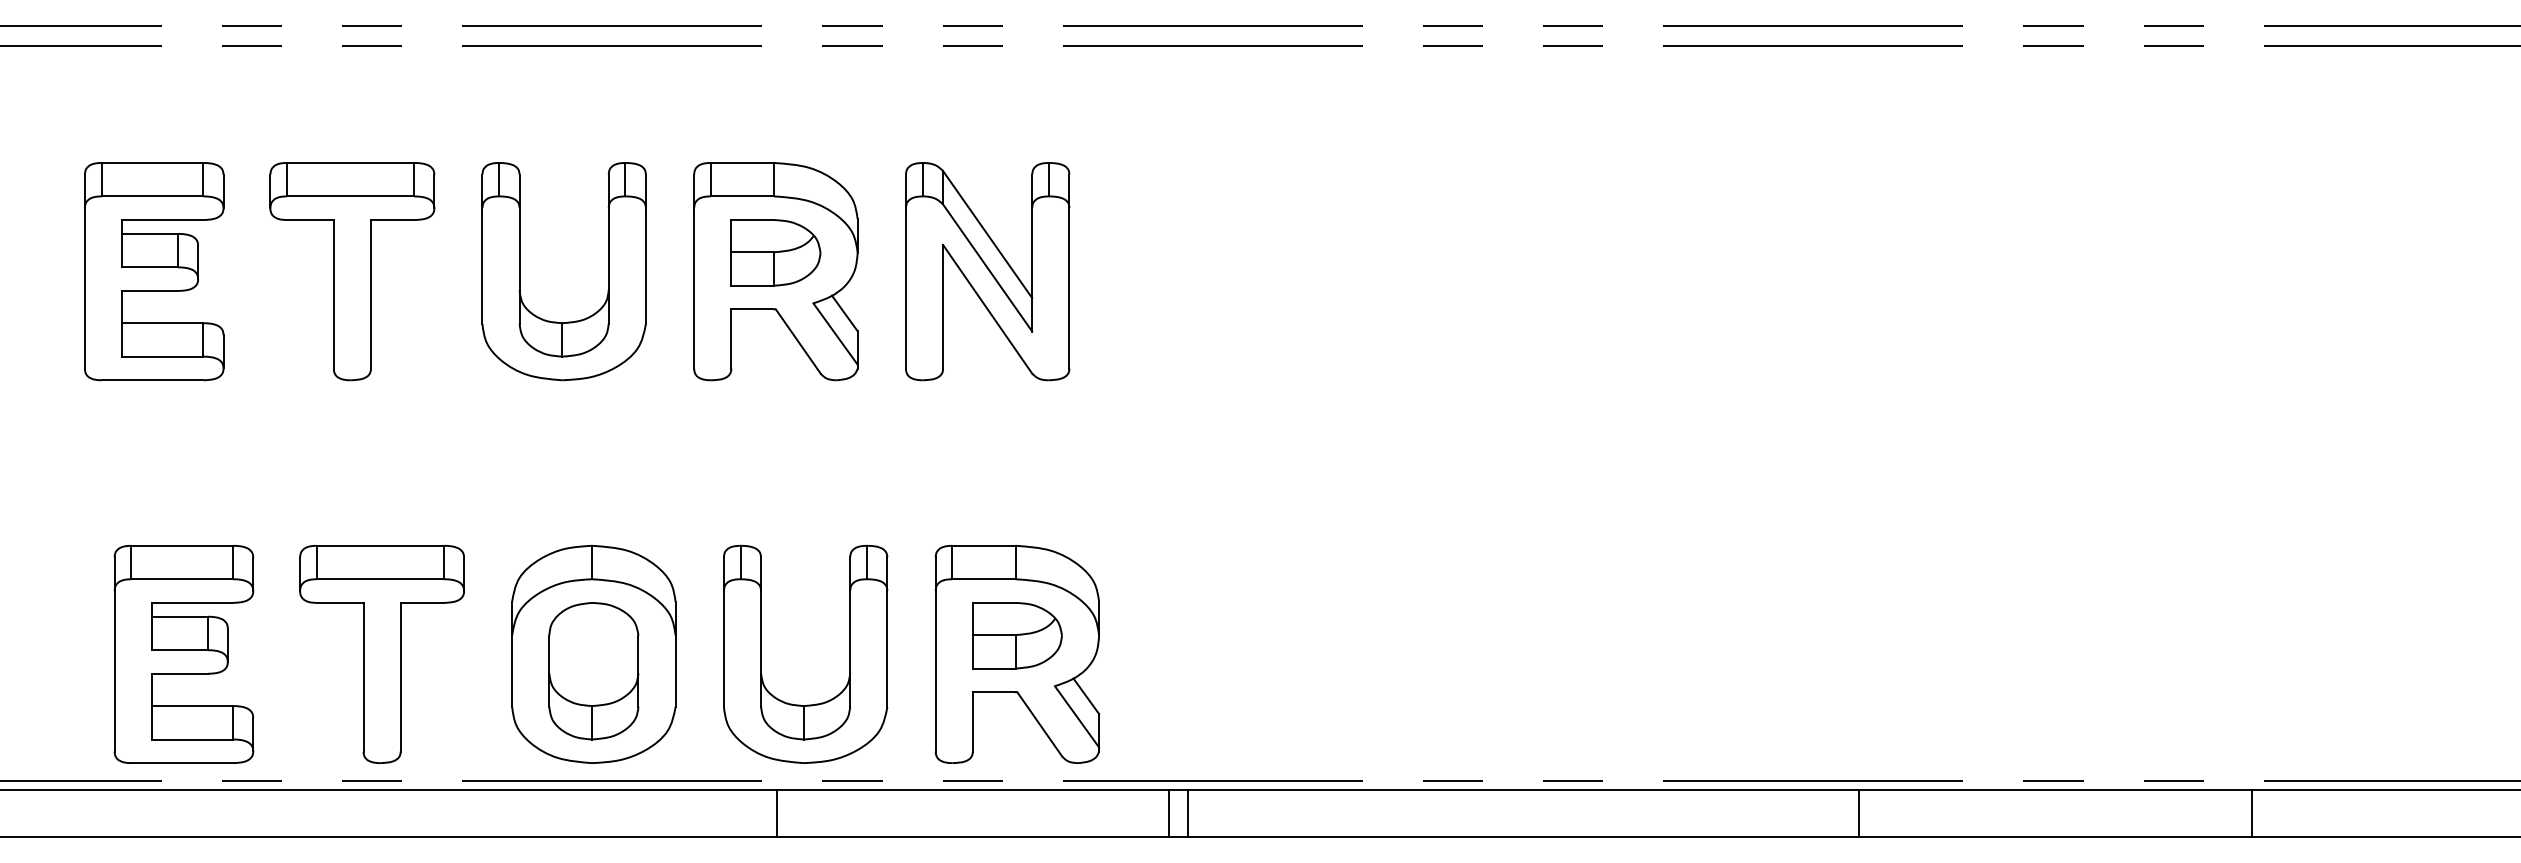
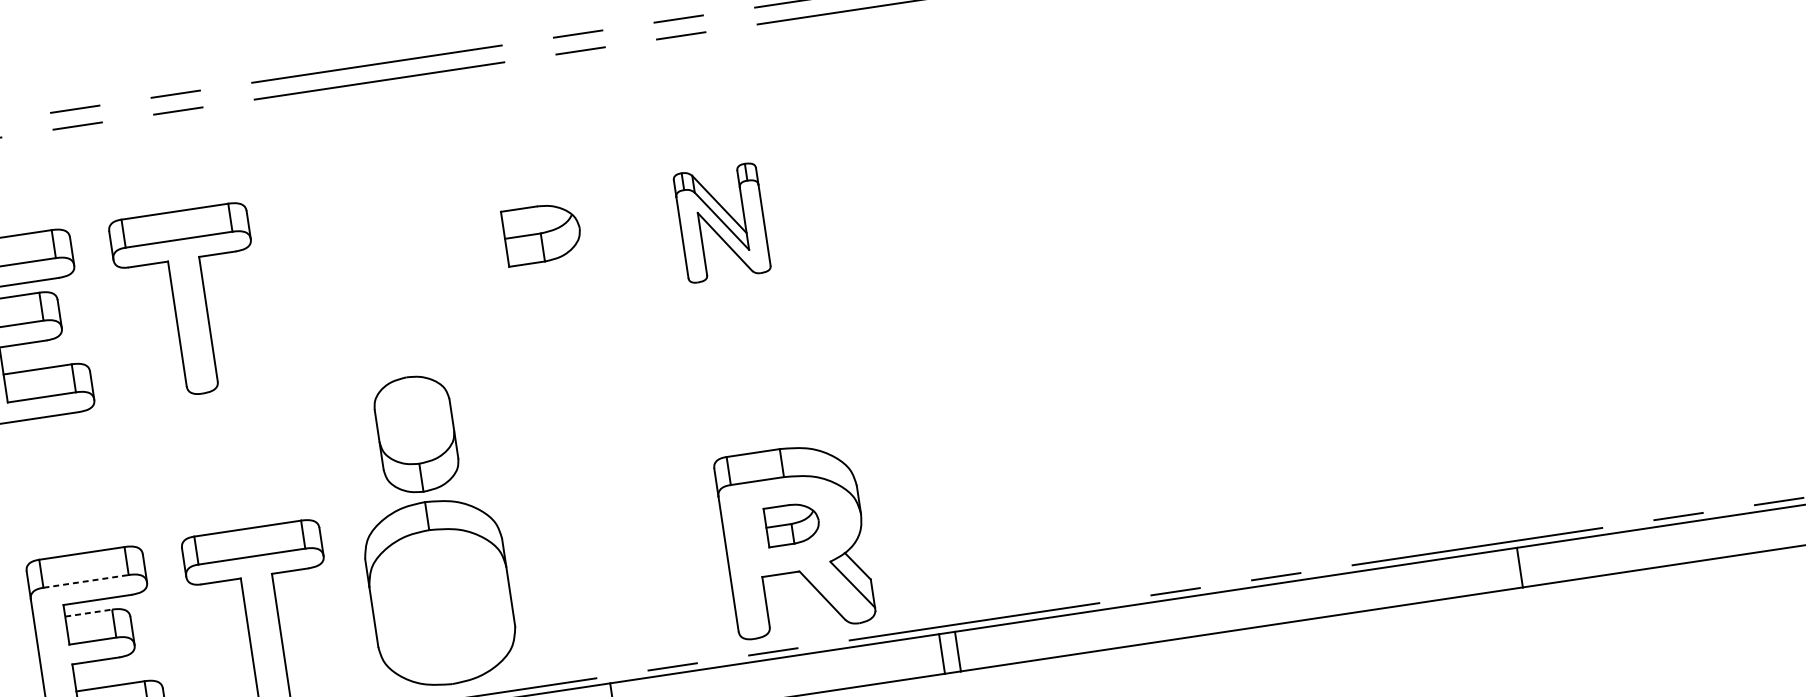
part: (520, 271) -> (330, 281), removed
part: (775, 271) -> (544, 249), removed
part: (987, 271) -> (721, 222), size x0.6
line: (182, 579) -> (86, 581), solid -> dashed
line: (179, 616) -> (88, 612), solid -> dashed
part: (1017, 635) -> (792, 523), size x0.7
part: (761, 653) -> (580, 571), removed
part: (593, 671) -> (416, 434), moved

